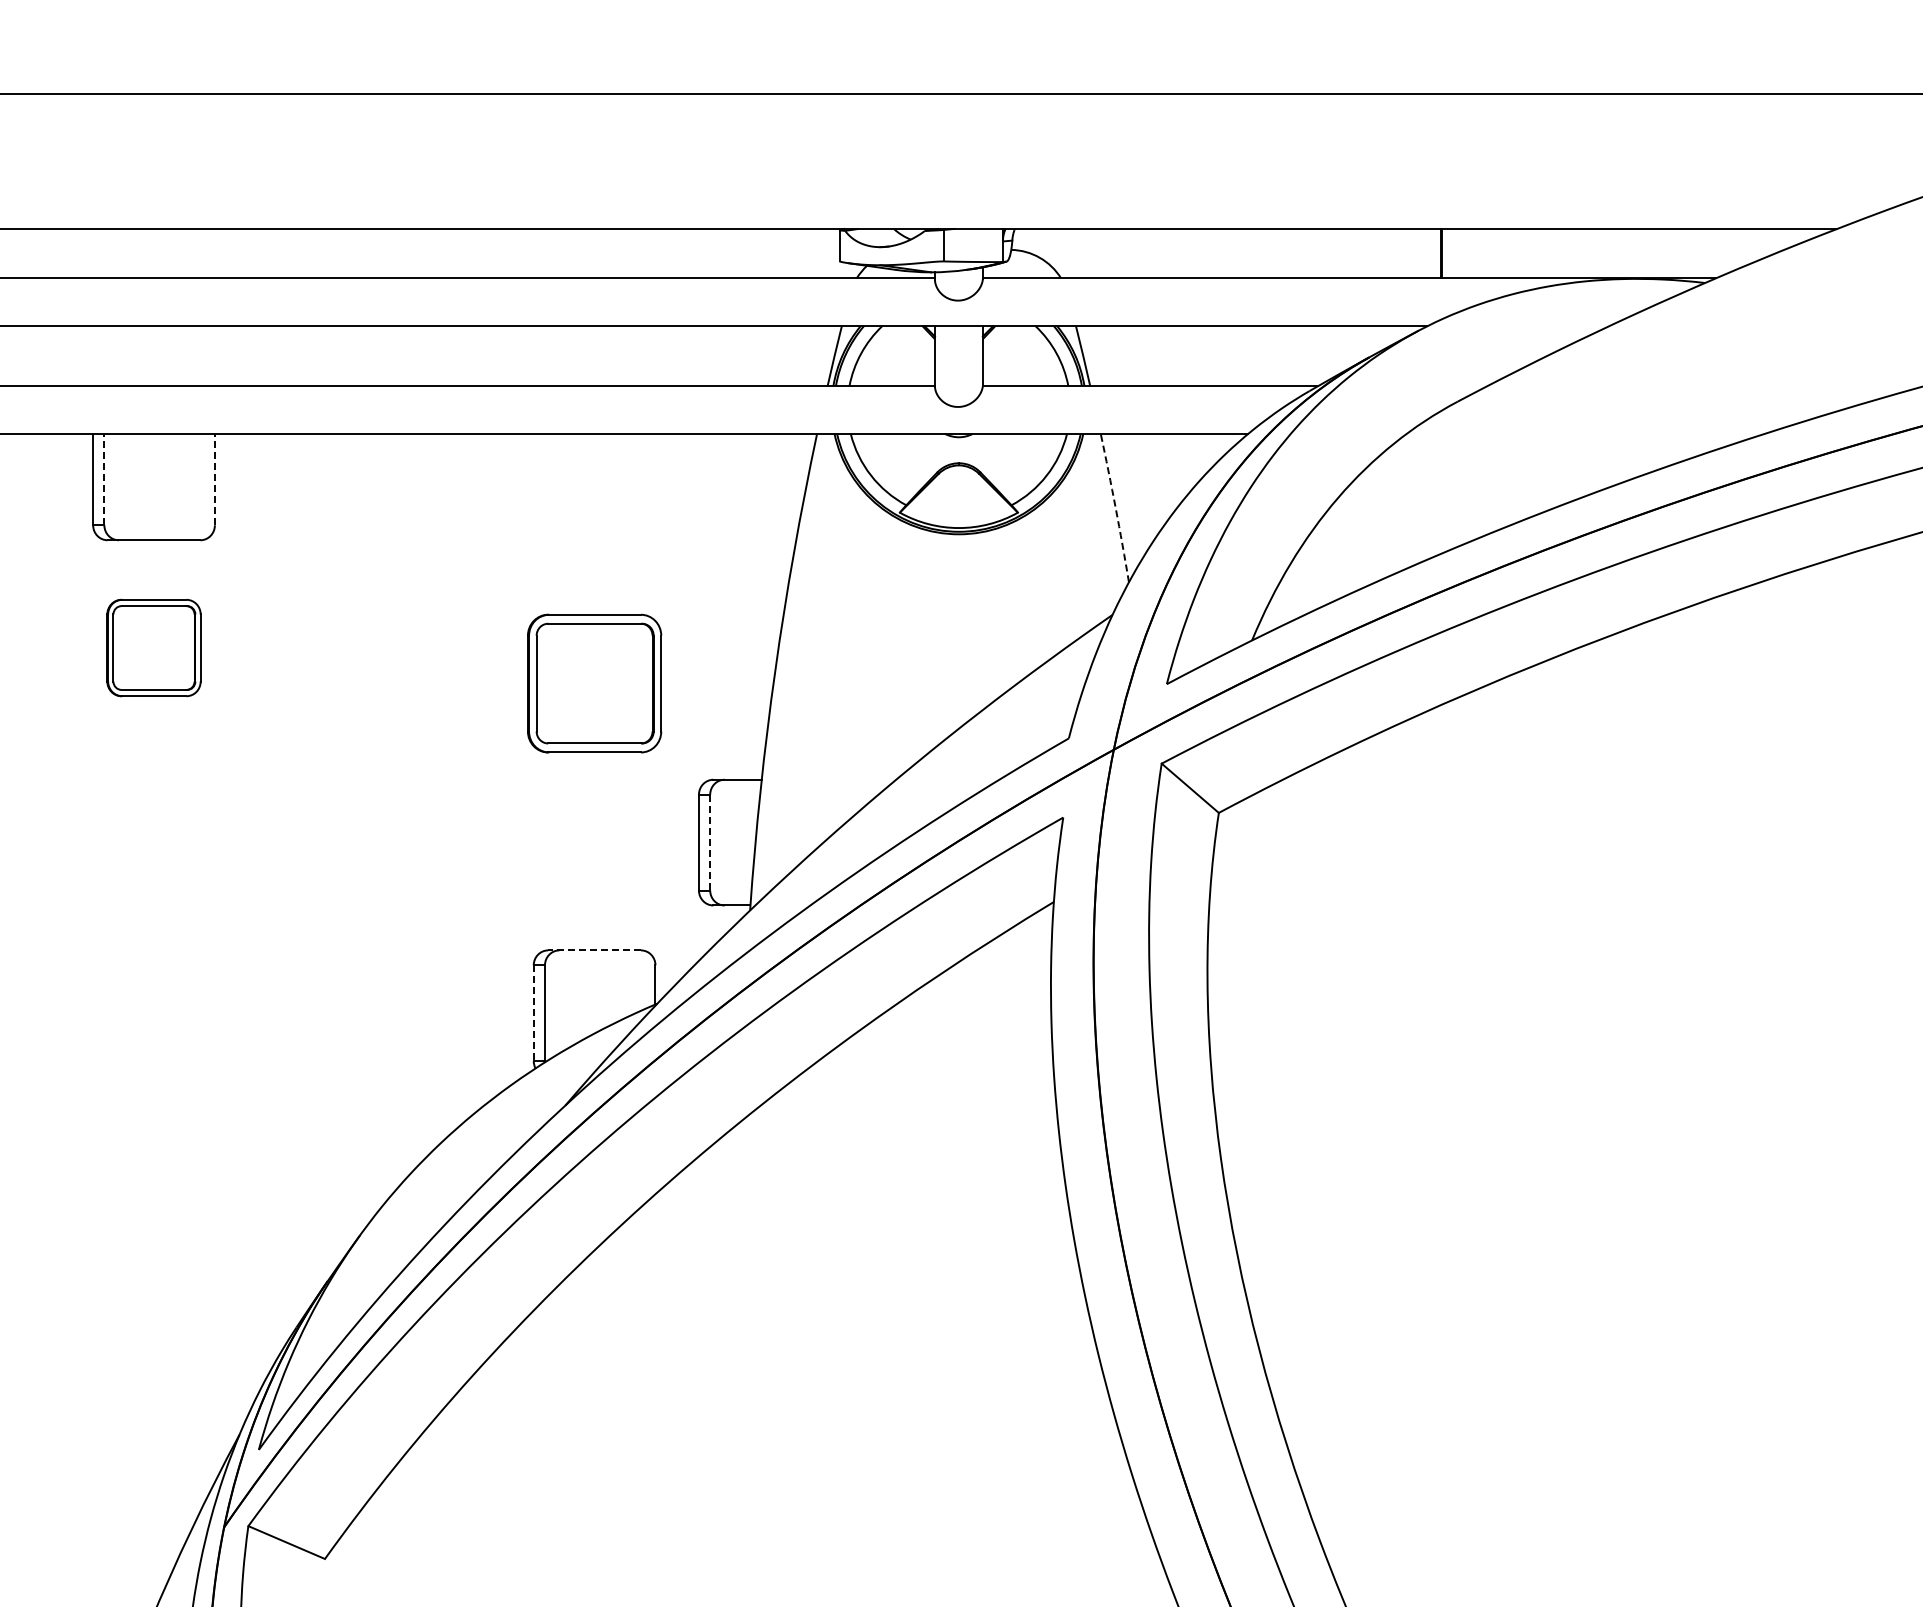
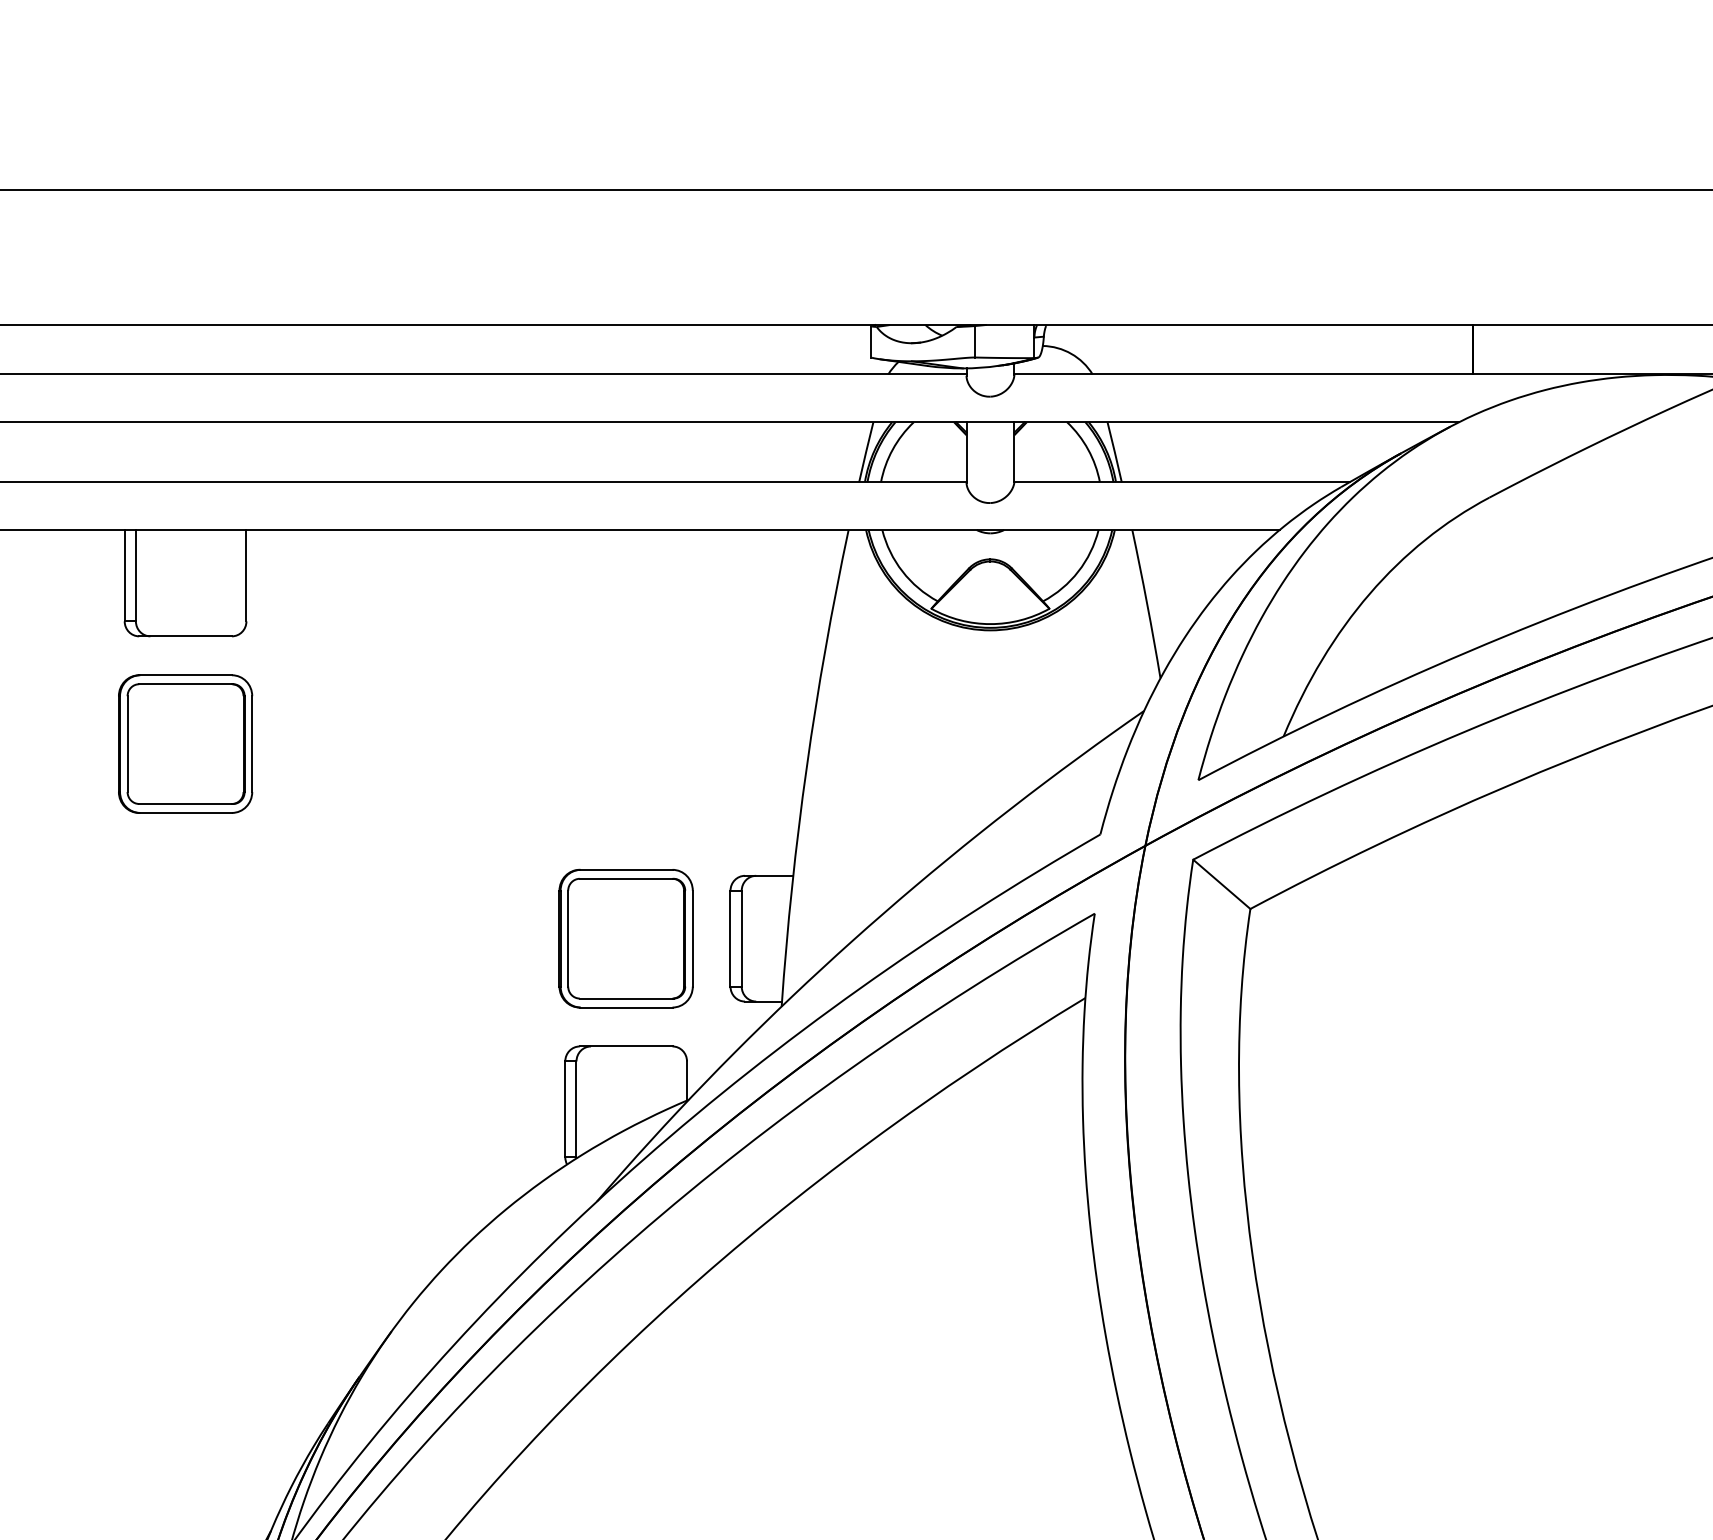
line: (104, 479) -> (136, 575), dashed -> solid
line: (214, 479) -> (246, 575), dashed -> solid
arc: (1115, 507) -> (1147, 603), dashed -> solid
part: (153, 647) -> (185, 743), size x1.43
part: (594, 683) -> (626, 938), moved
line: (710, 842) -> (742, 938), dashed -> solid
line: (594, 950) -> (626, 1046), dashed -> solid
line: (533, 1013) -> (565, 1109), dashed -> solid

